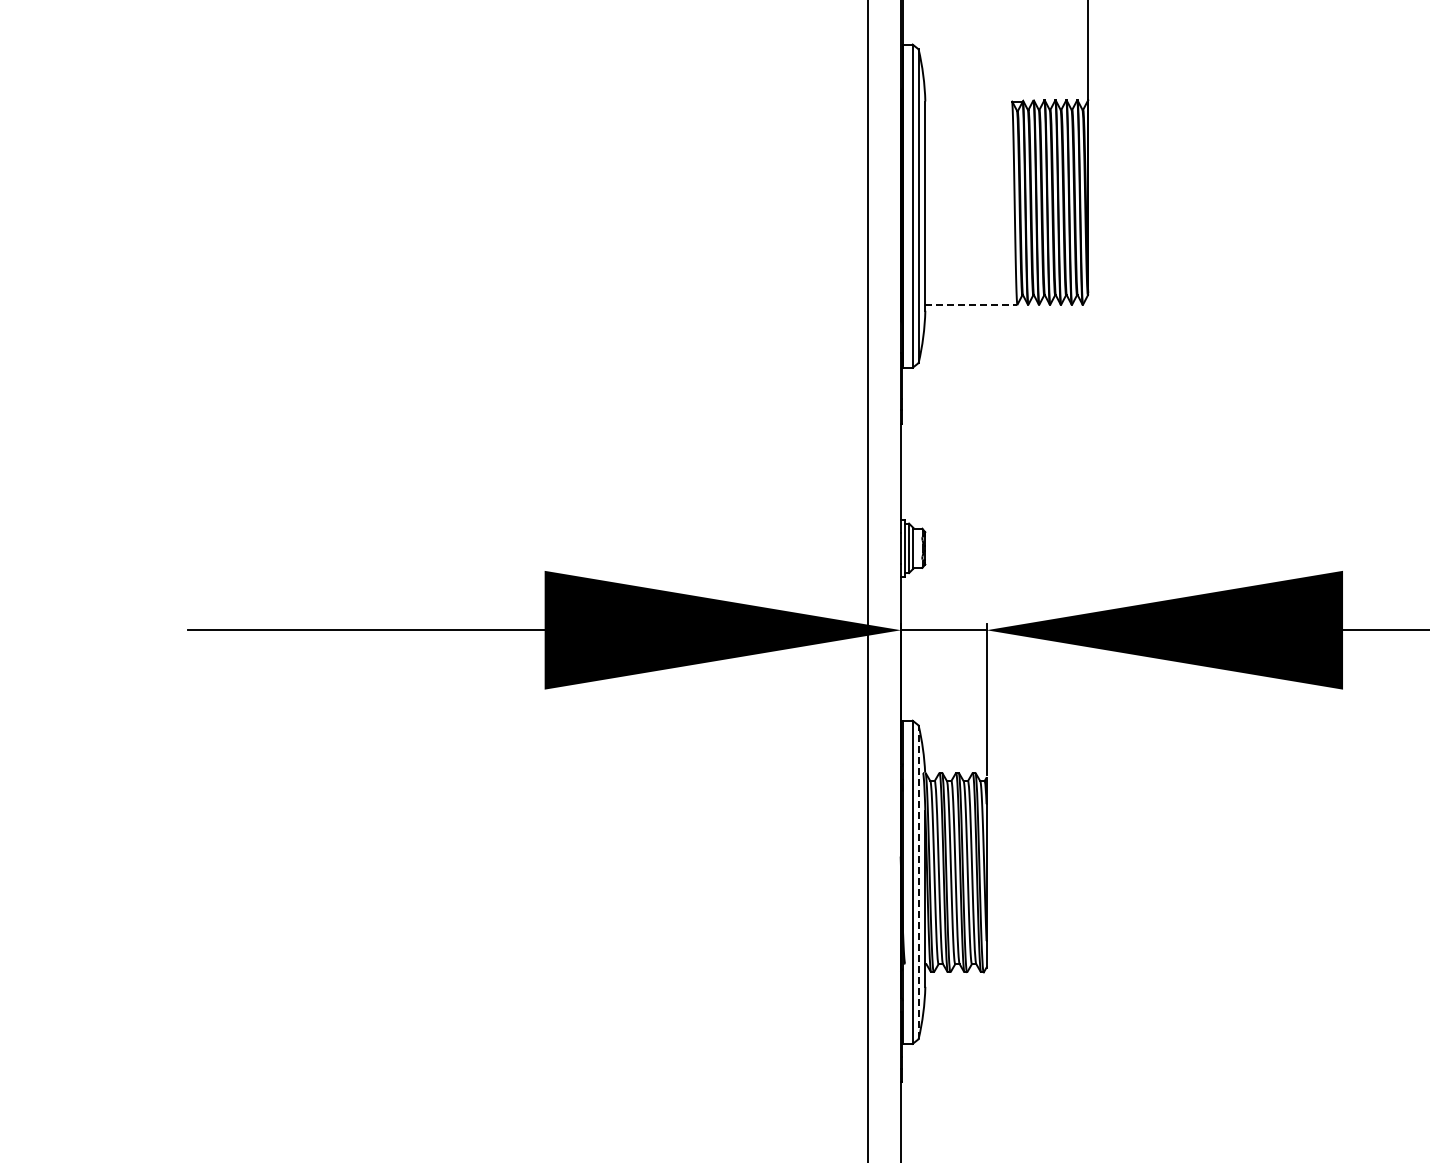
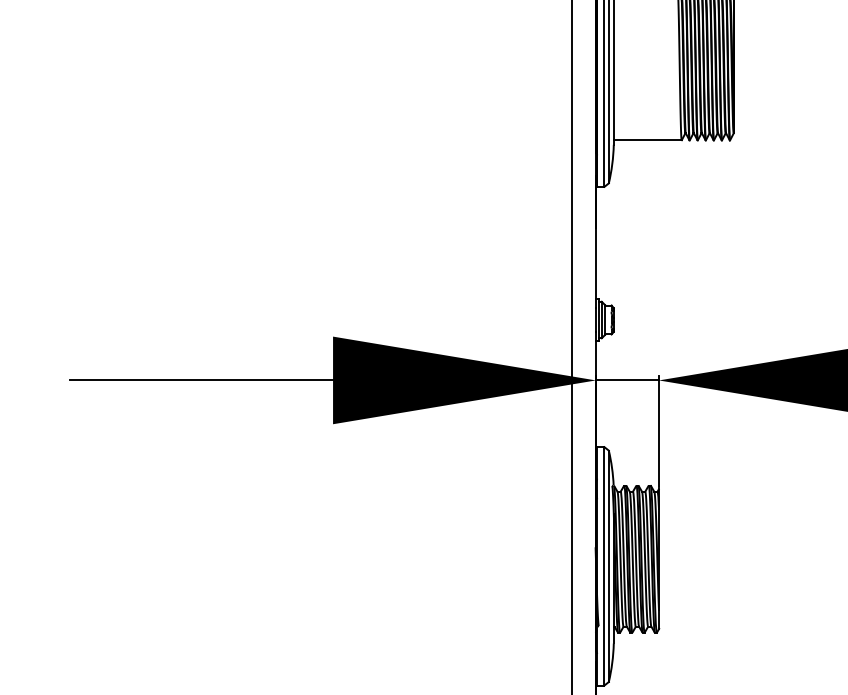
line: (971, 304) -> (647, 140), dashed -> solid
line: (918, 882) -> (608, 566), dashed -> solid

